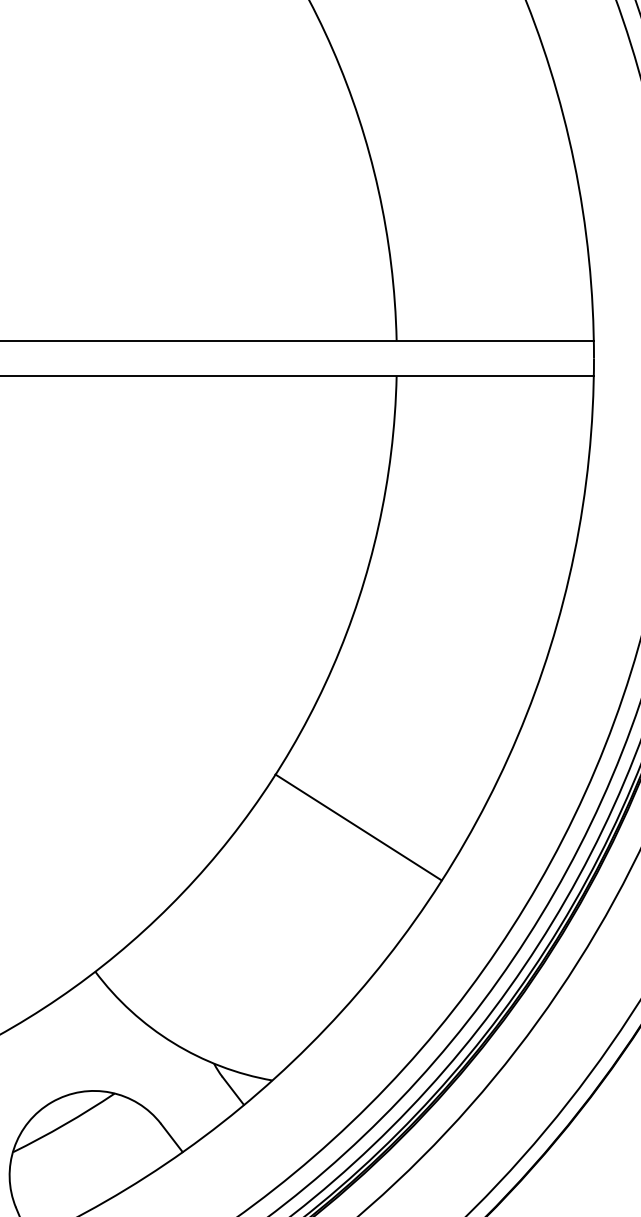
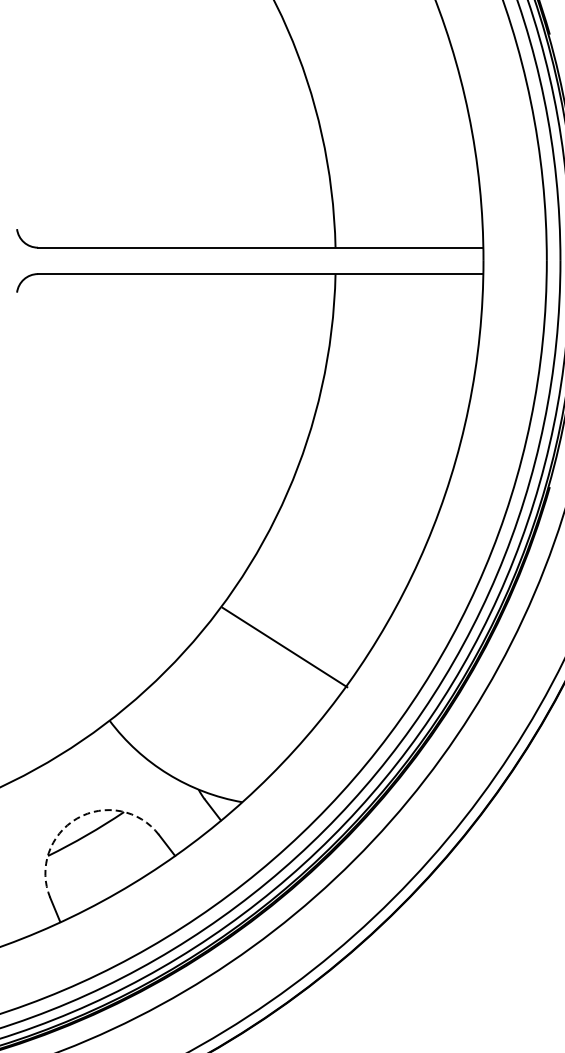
line: (357, 827) -> (284, 647), moved
arc: (52, 1102) -> (77, 818), solid -> dashed

